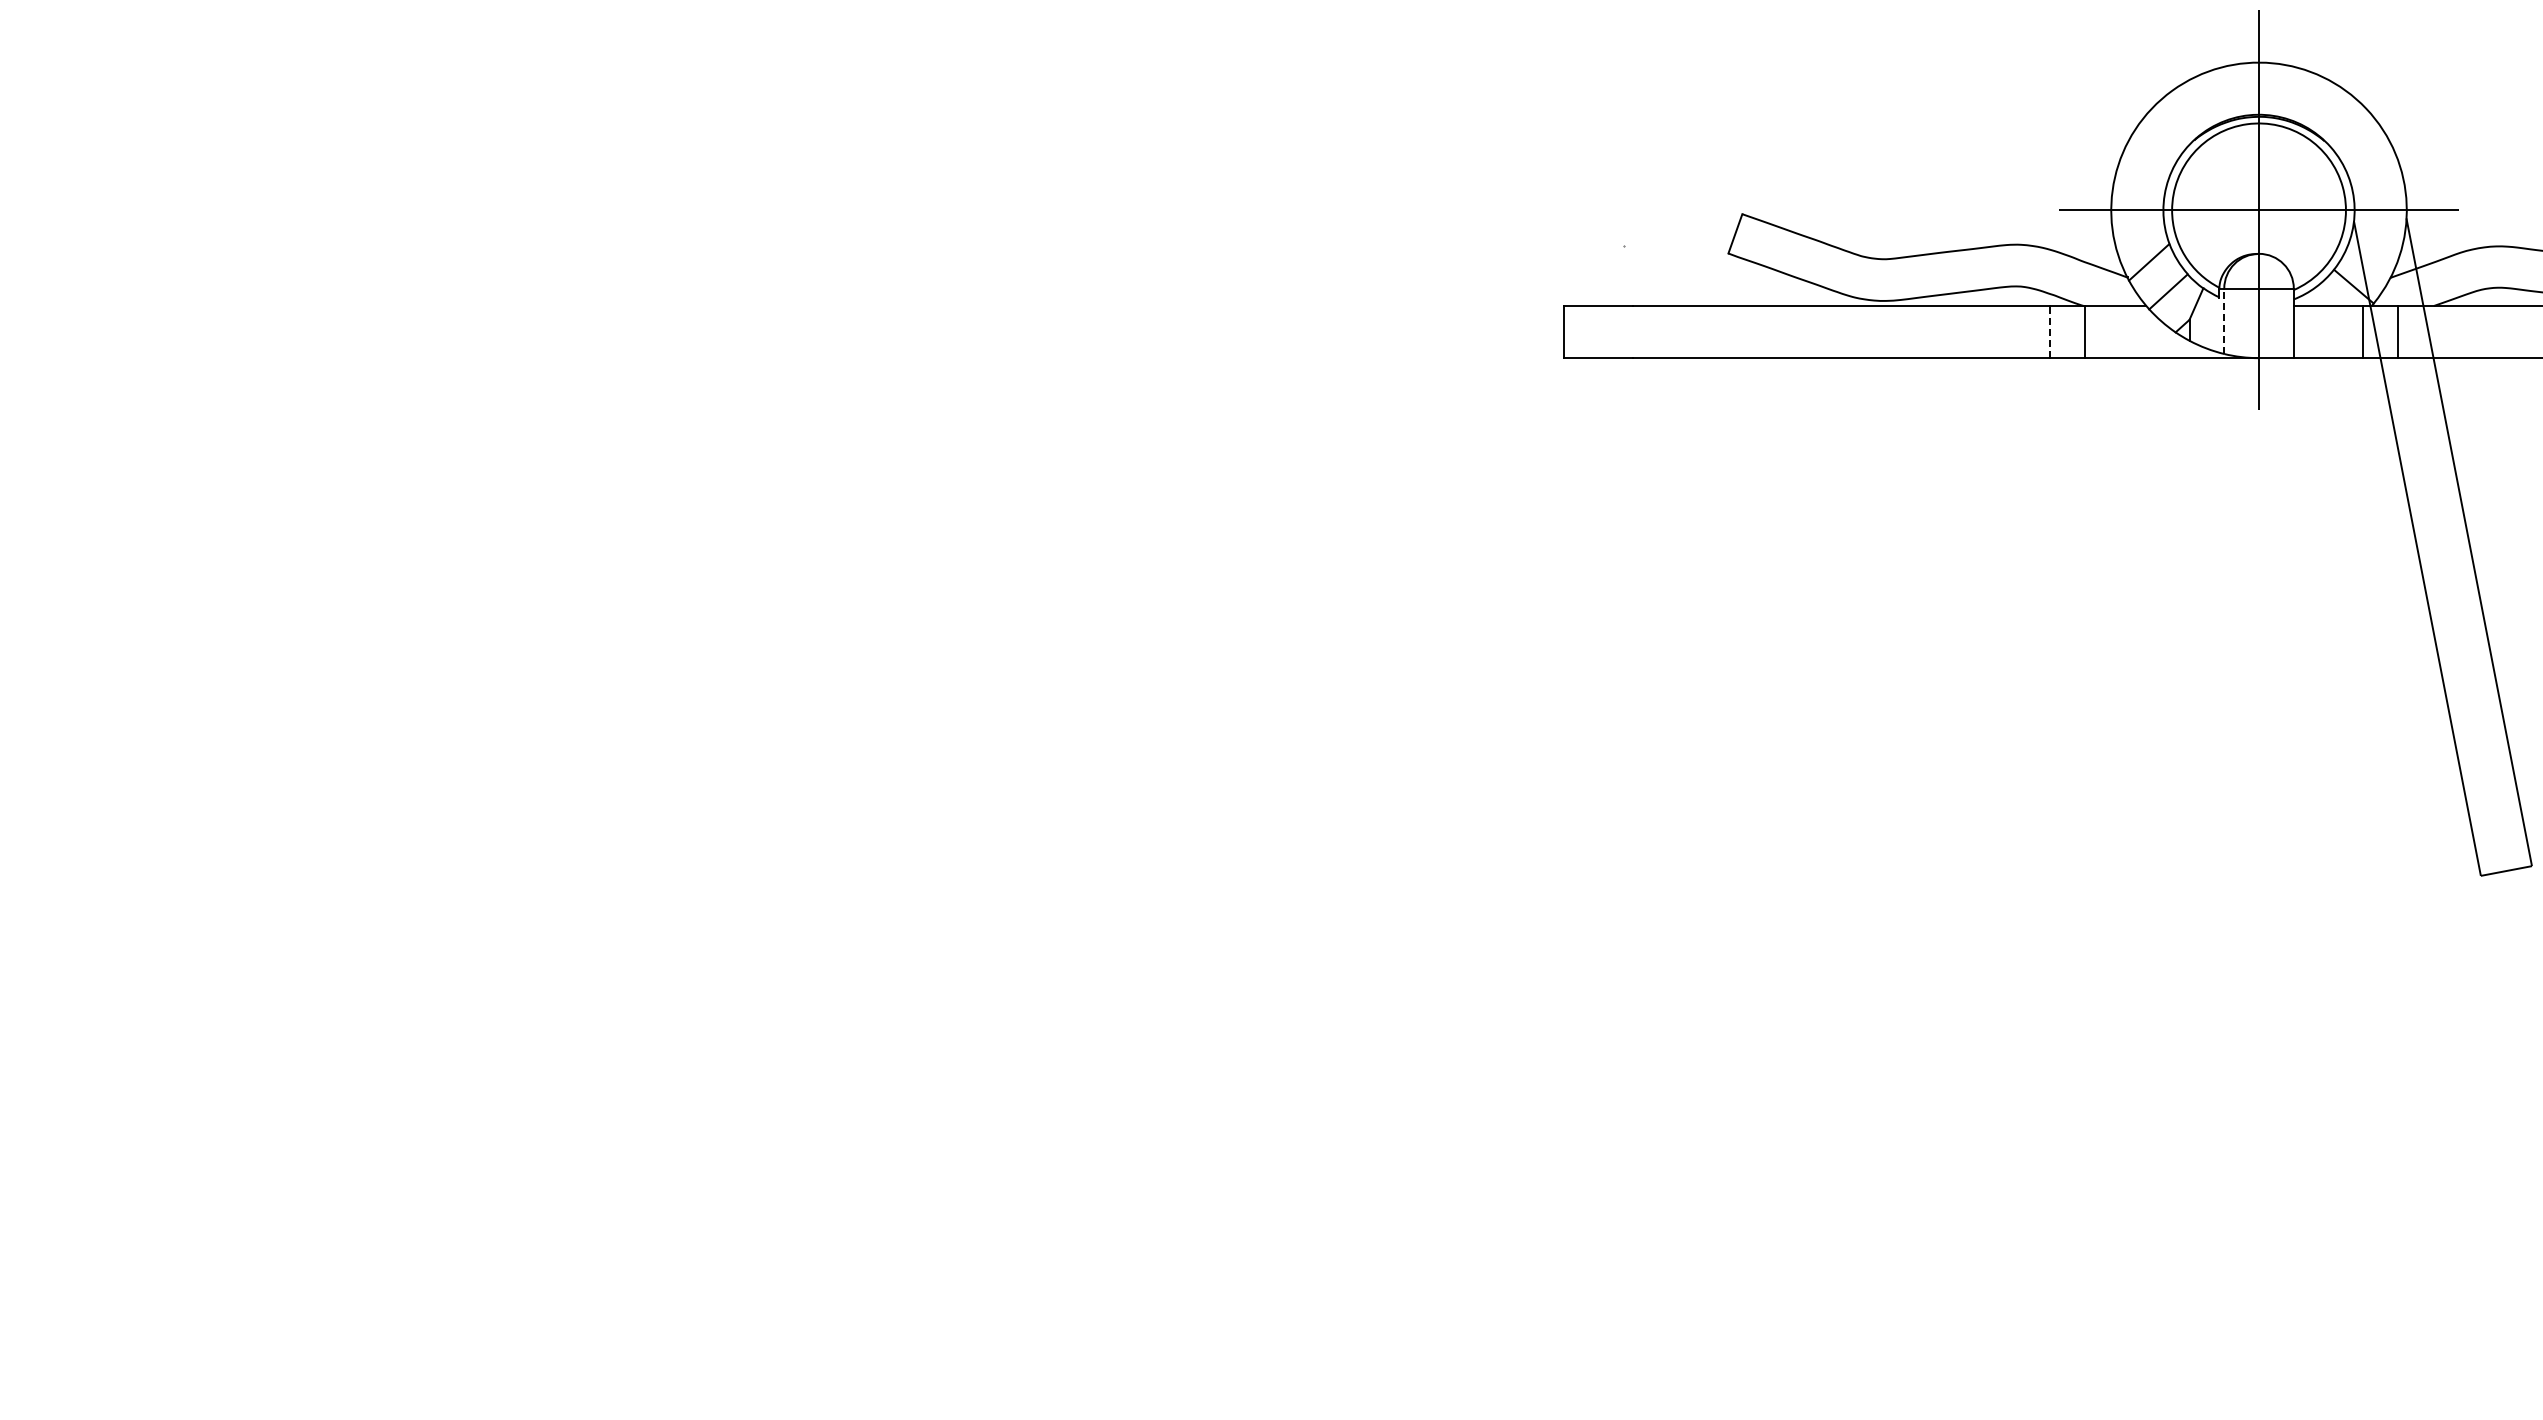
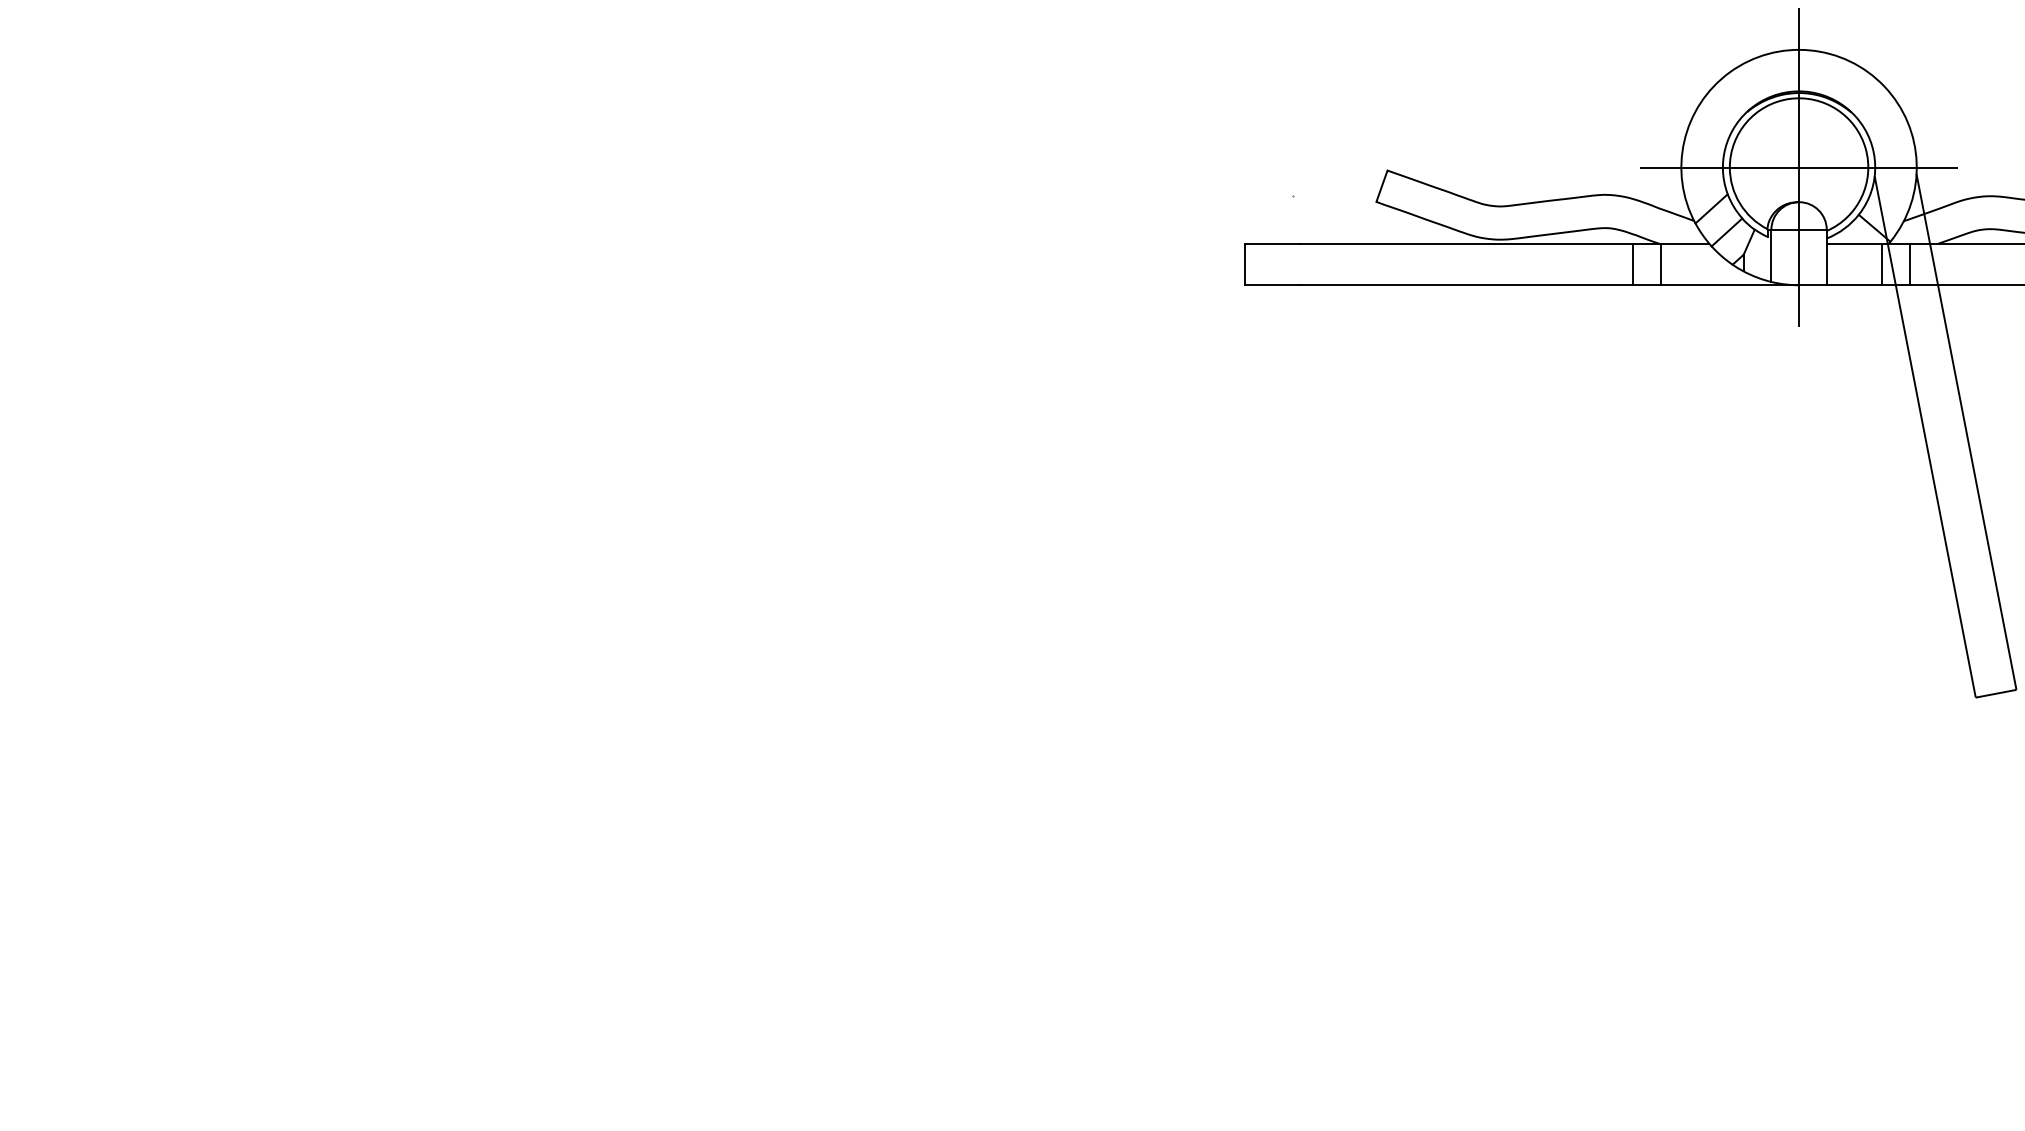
line: (2224, 321) -> (1771, 256), dashed -> solid
line: (2050, 331) -> (1632, 264), dashed -> solid

